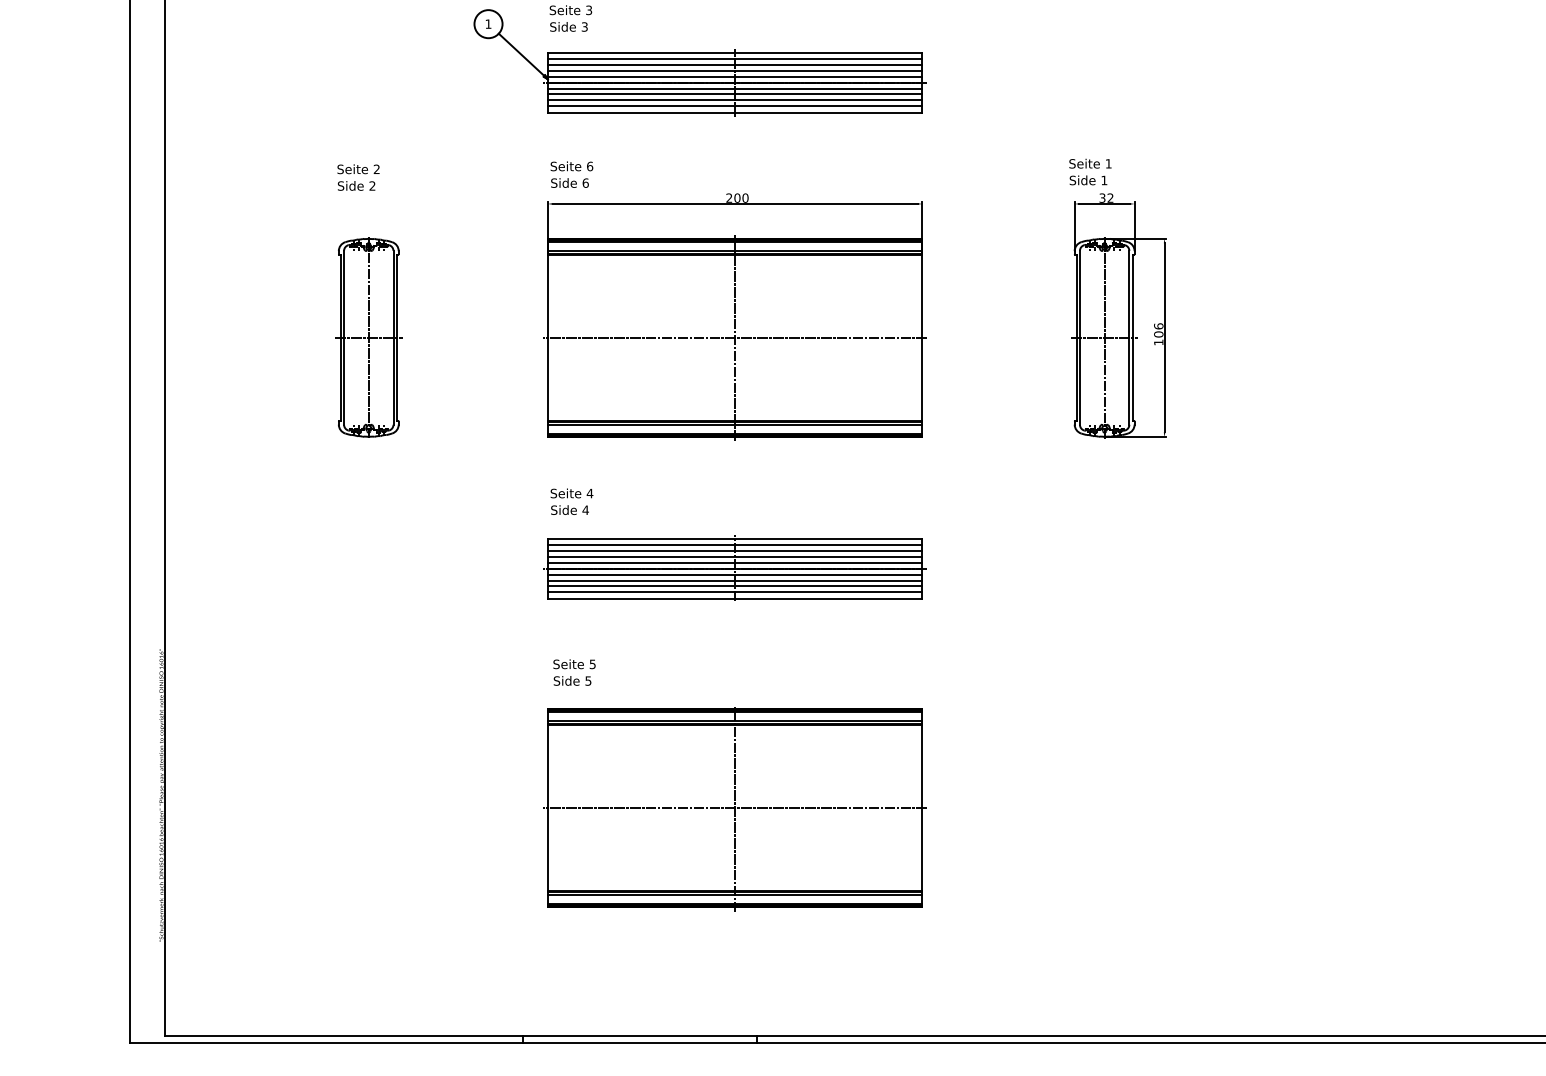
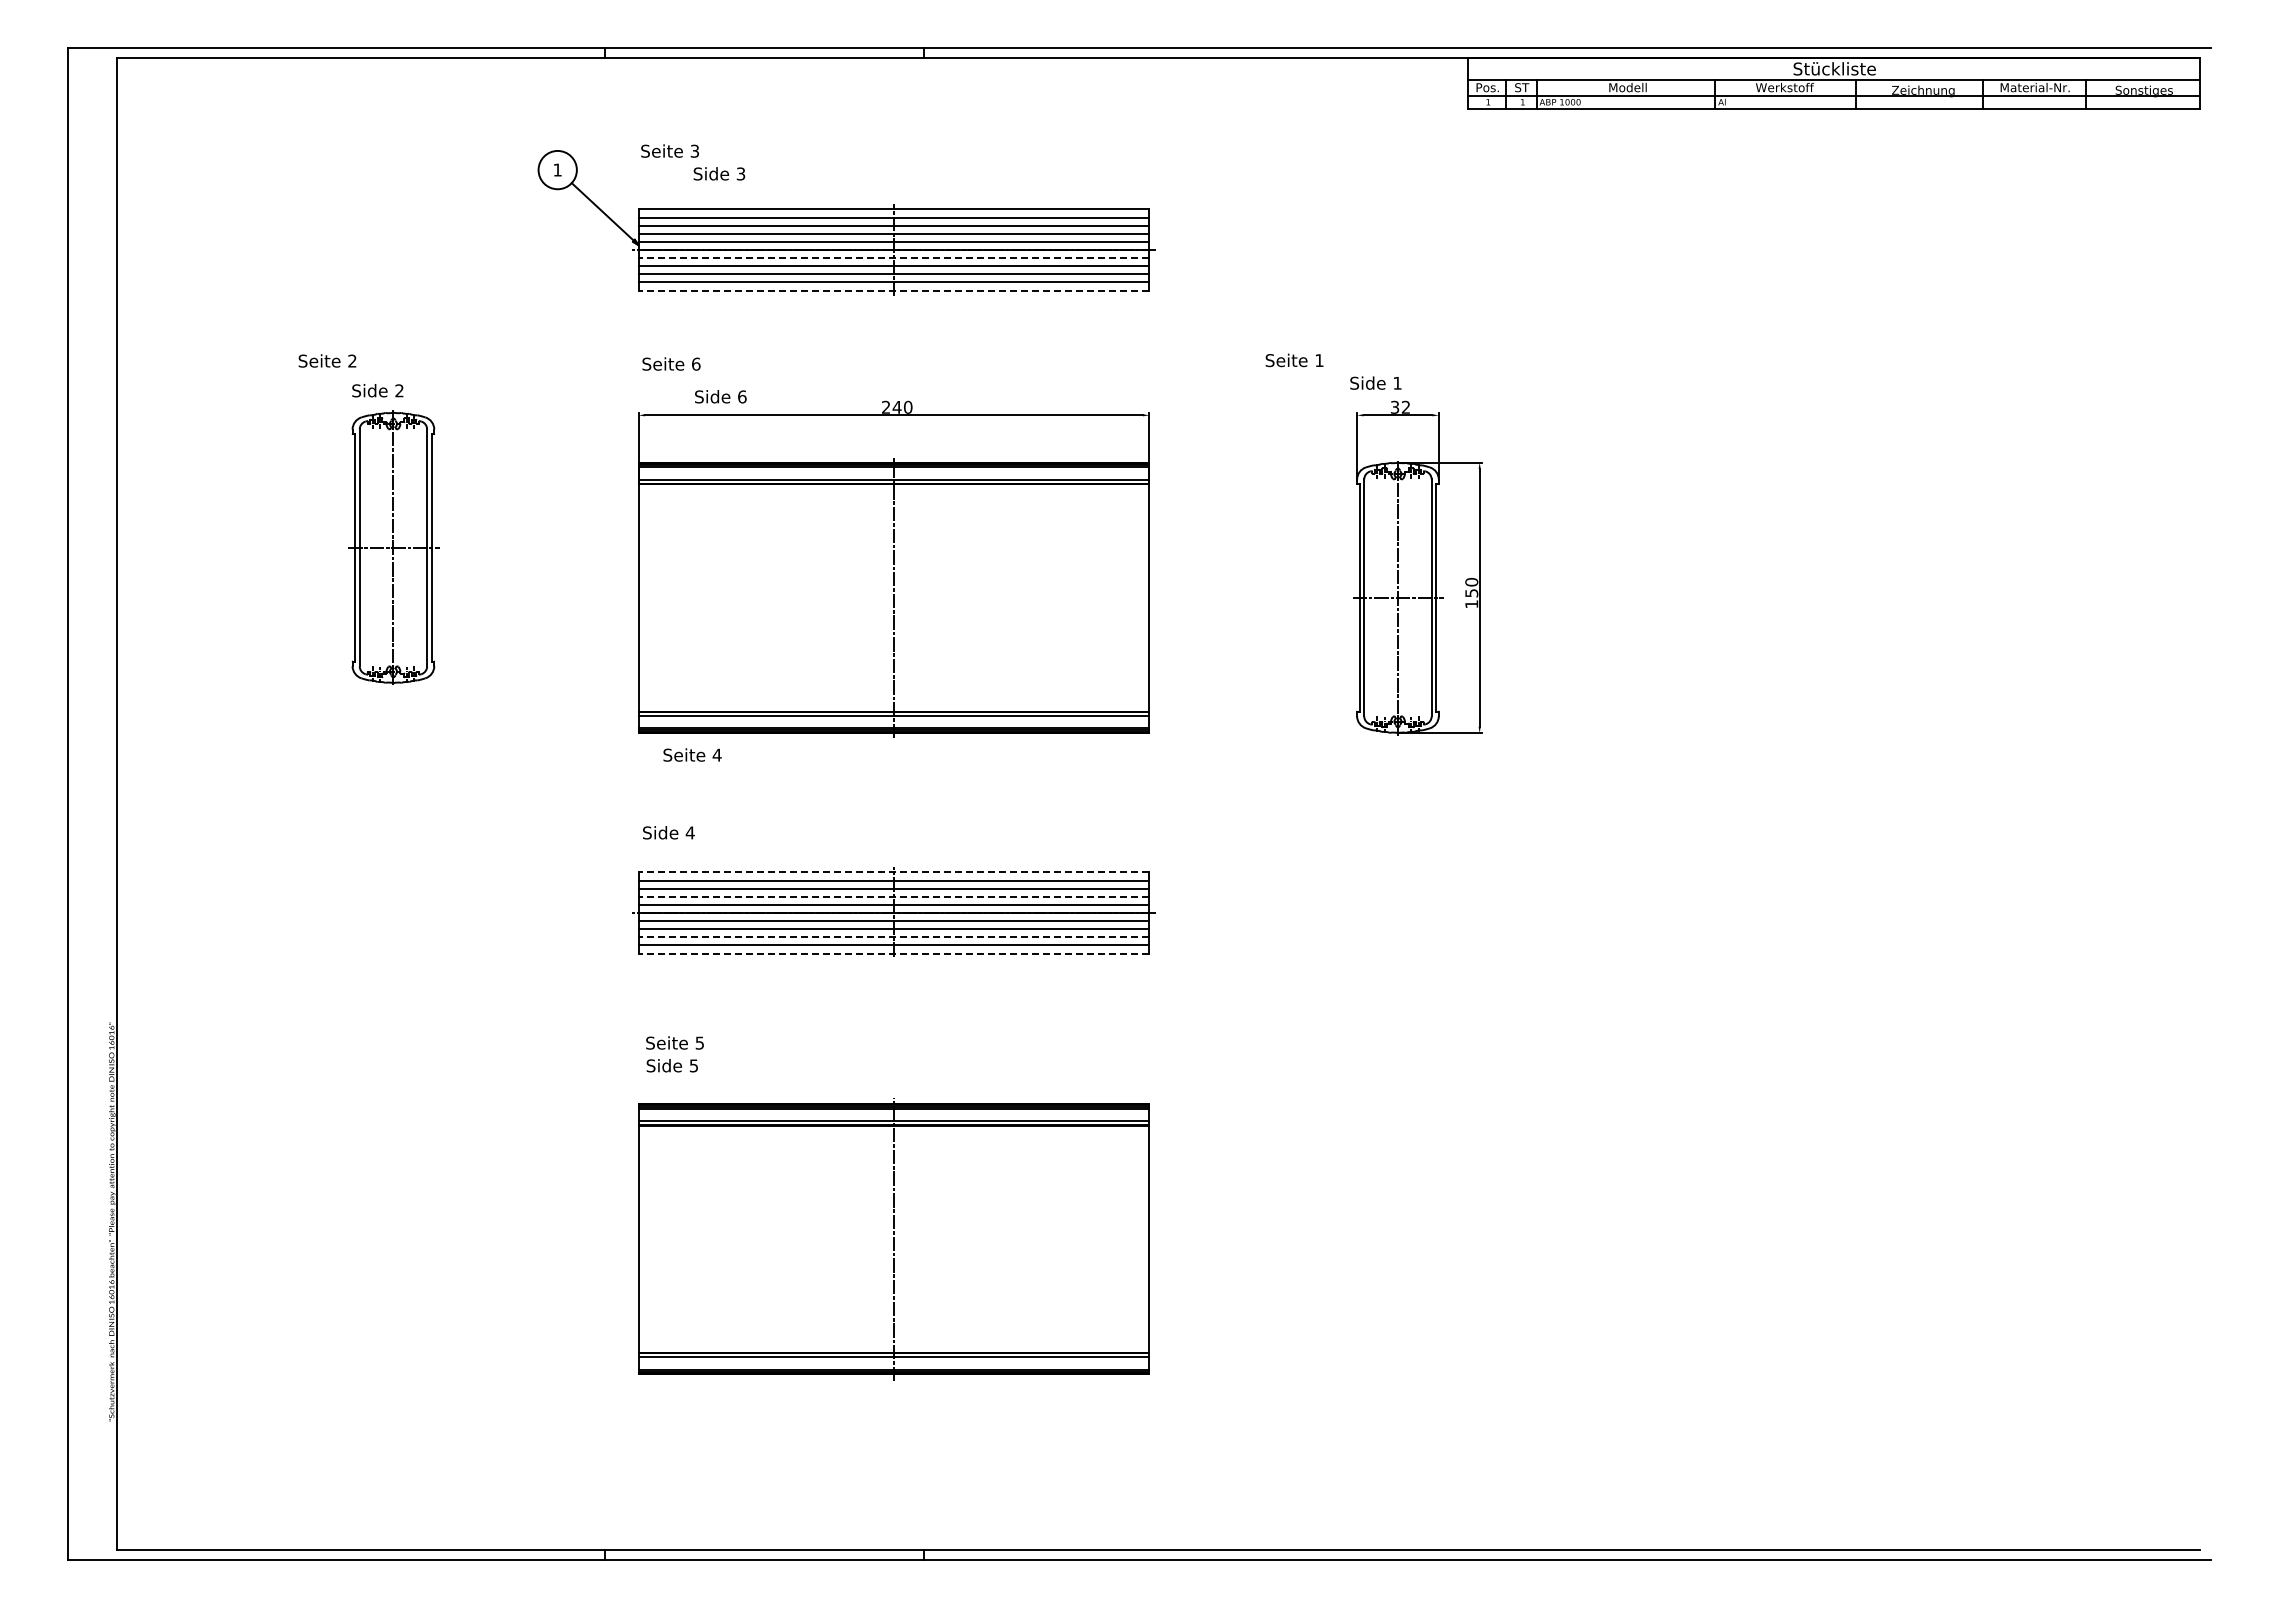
text: (569, 26) -> (719, 173), moved
line: (734, 88) -> (893, 257), solid -> dashed
line: (734, 112) -> (893, 290), solid -> dashed
text: (1090, 163) -> (1294, 360), moved
text: (358, 168) -> (327, 360), moved
text: (569, 182) -> (720, 396), moved
text: (736, 197) -> (896, 406), 200 -> 240
text: (1158, 330) -> (1471, 587), 106 -> 150
part: (368, 337) -> (393, 547), moved
line: (734, 337) -> (893, 597), removed
text: (571, 493) -> (692, 754), moved
line: (734, 538) -> (893, 871), solid -> dashed
line: (734, 556) -> (893, 896), solid -> dashed
line: (734, 586) -> (893, 936), solid -> dashed
line: (734, 598) -> (893, 953), solid -> dashed
line: (734, 808) -> (893, 1239), removed

